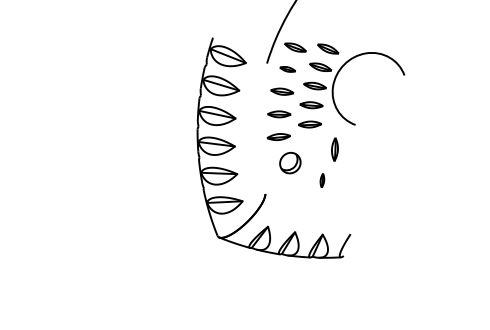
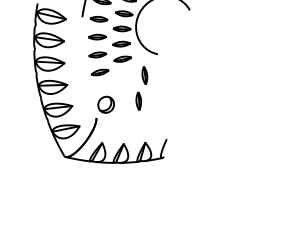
part: (287, 69) -> (98, 19), size x1.43
part: (290, 162) -> (106, 104), moved
part: (322, 180) -> (138, 100), size x1.67

